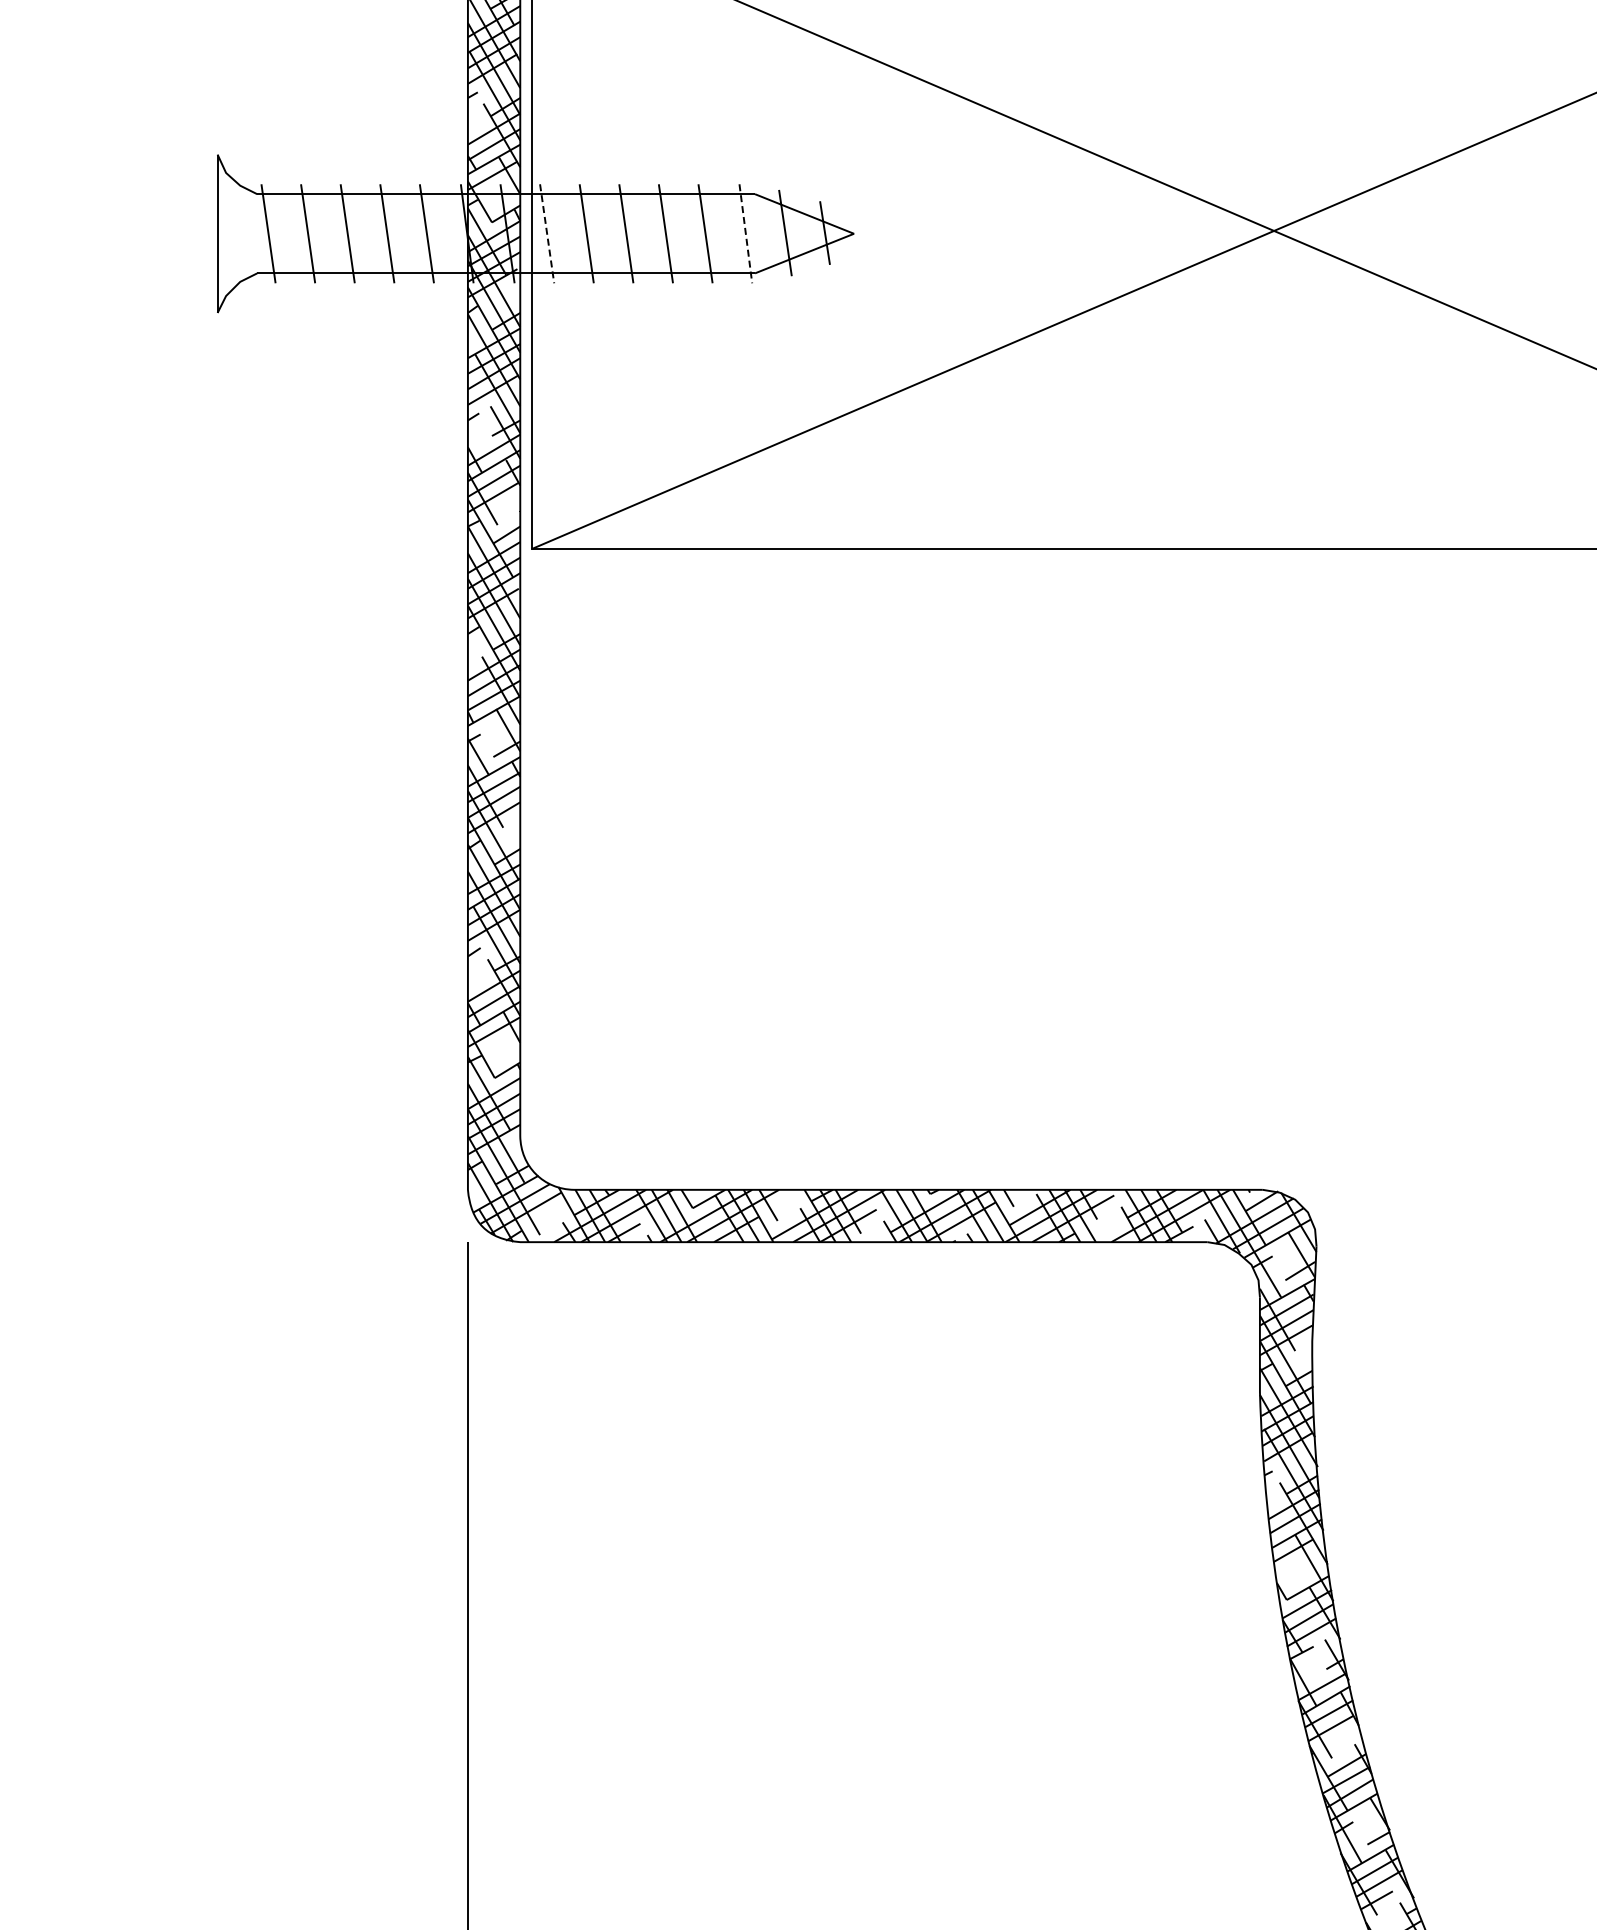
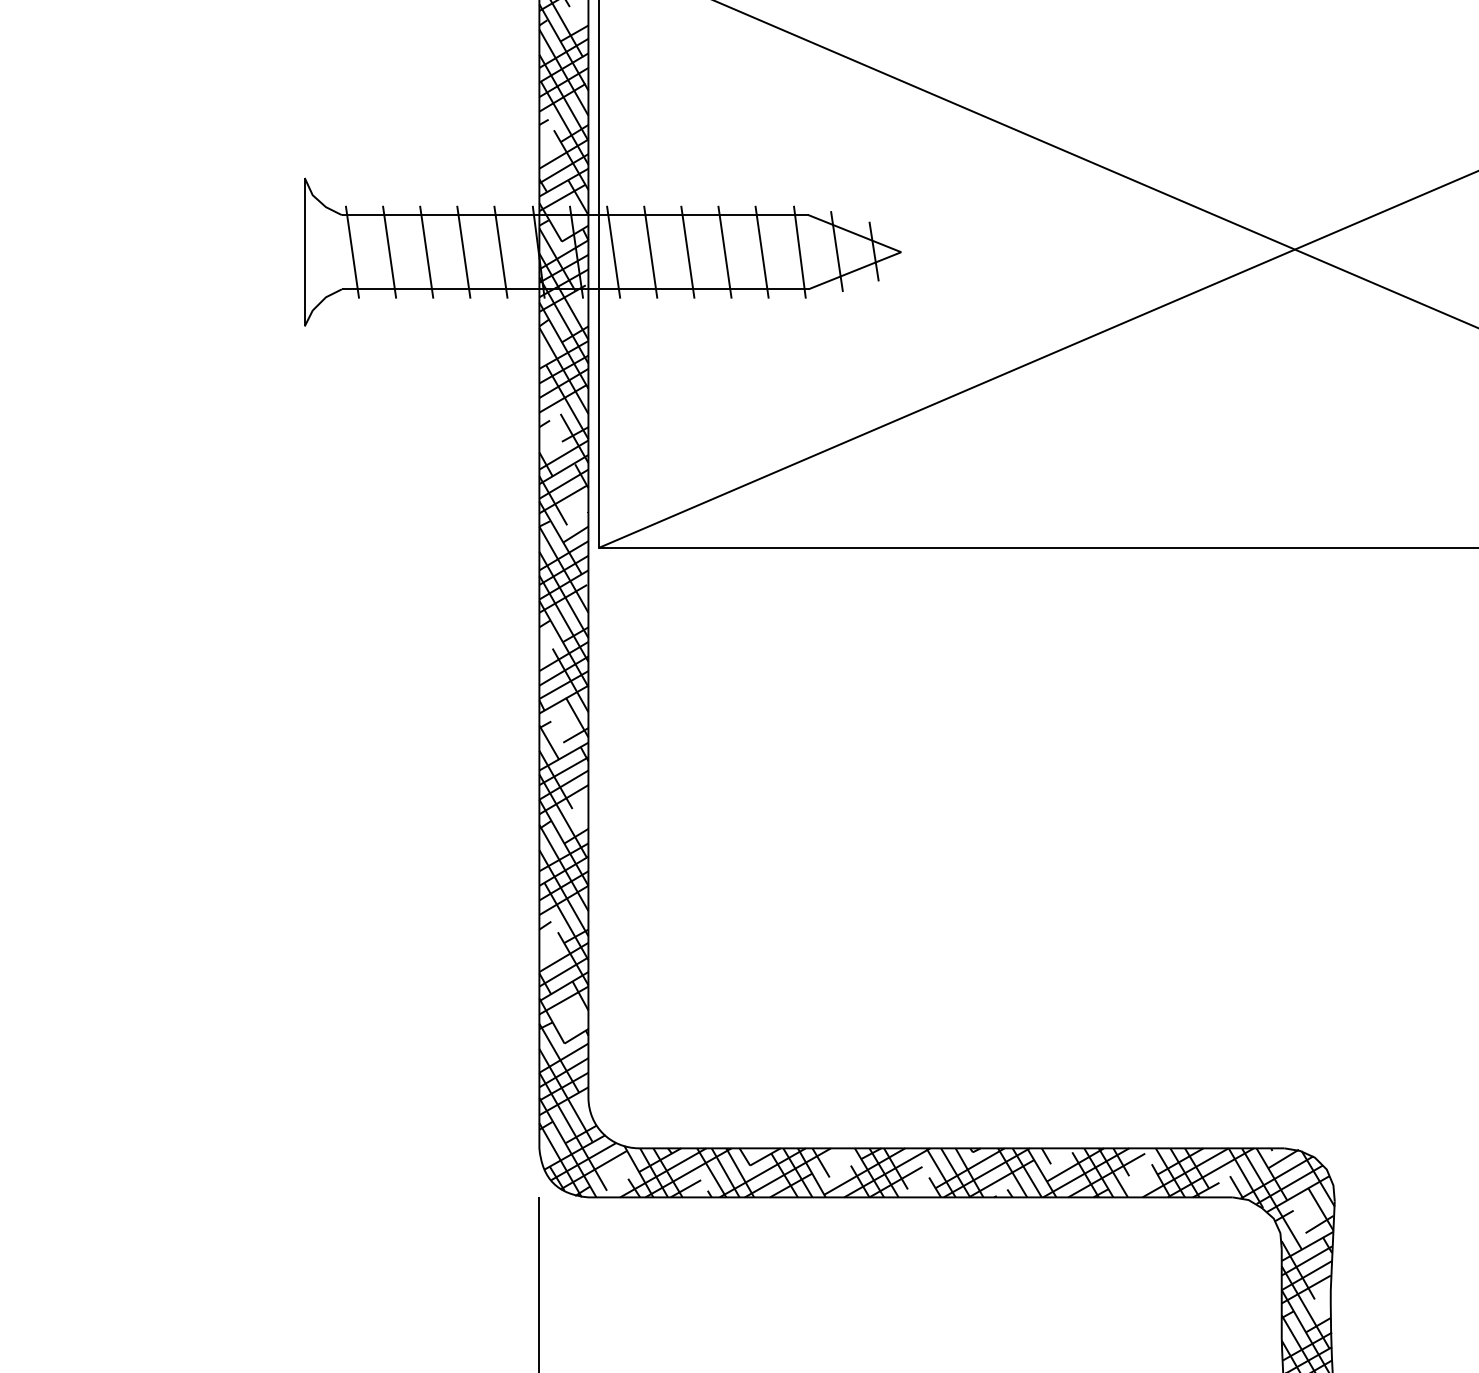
line: (745, 233) -> (799, 251), dashed -> solid
line: (547, 234) -> (613, 252), dashed -> solid

